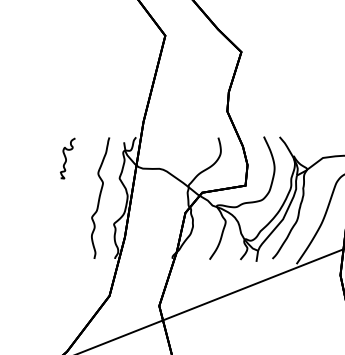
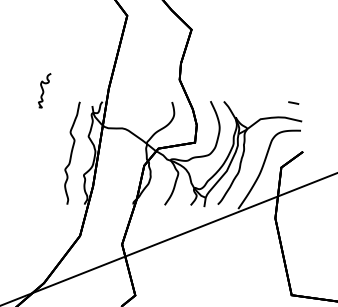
curve: (66, 158) -> (43, 90), moved

